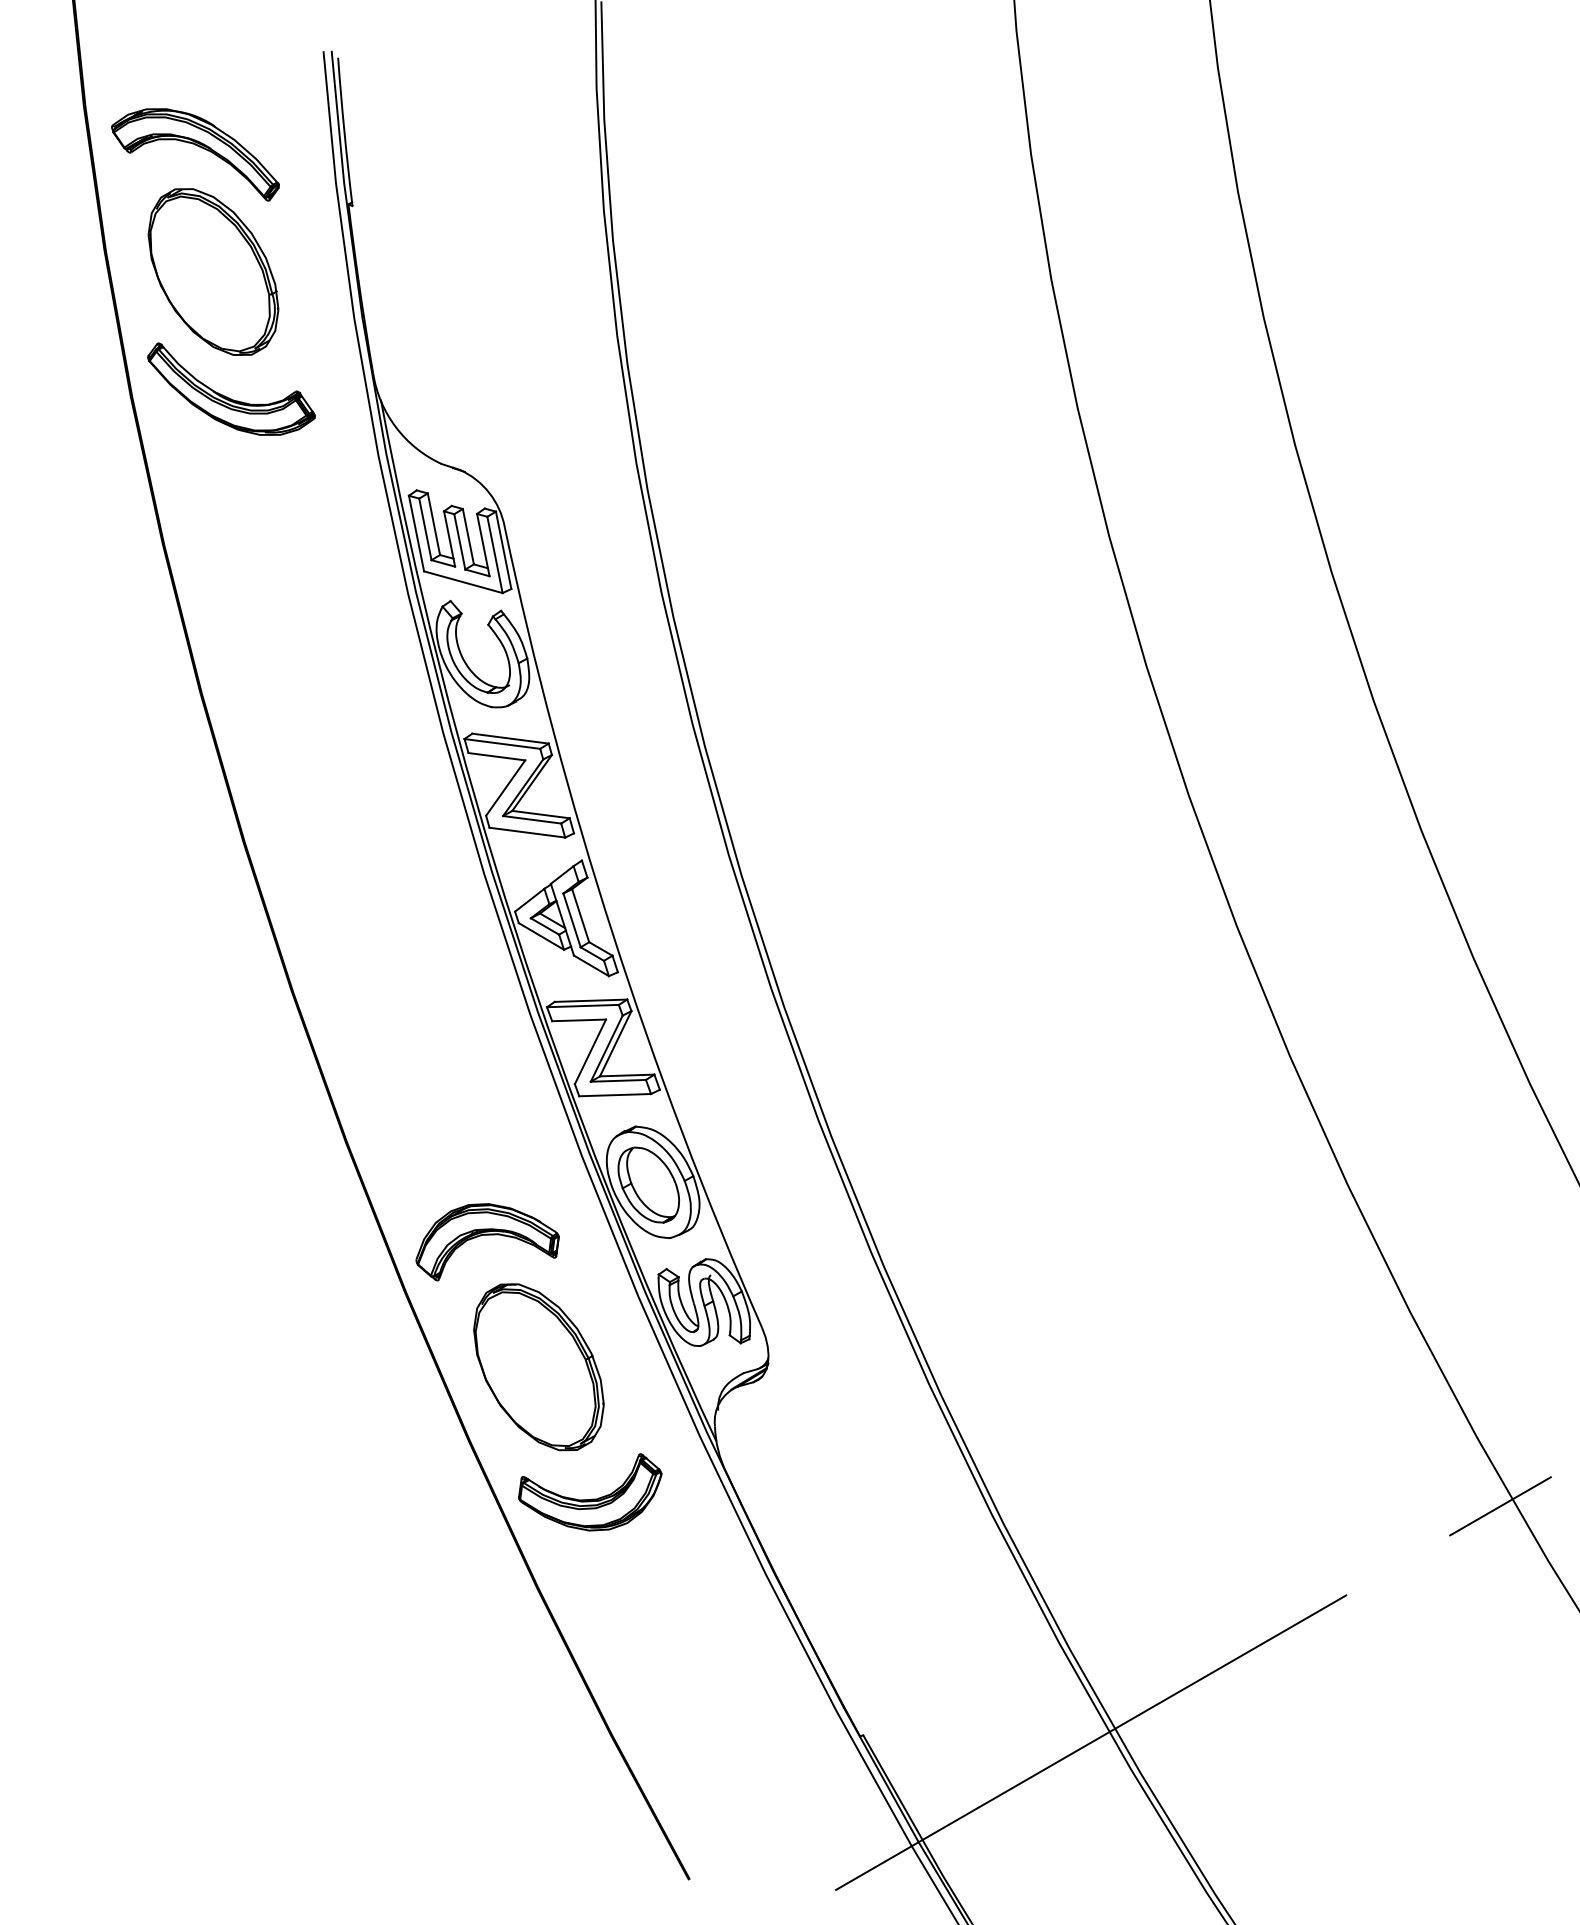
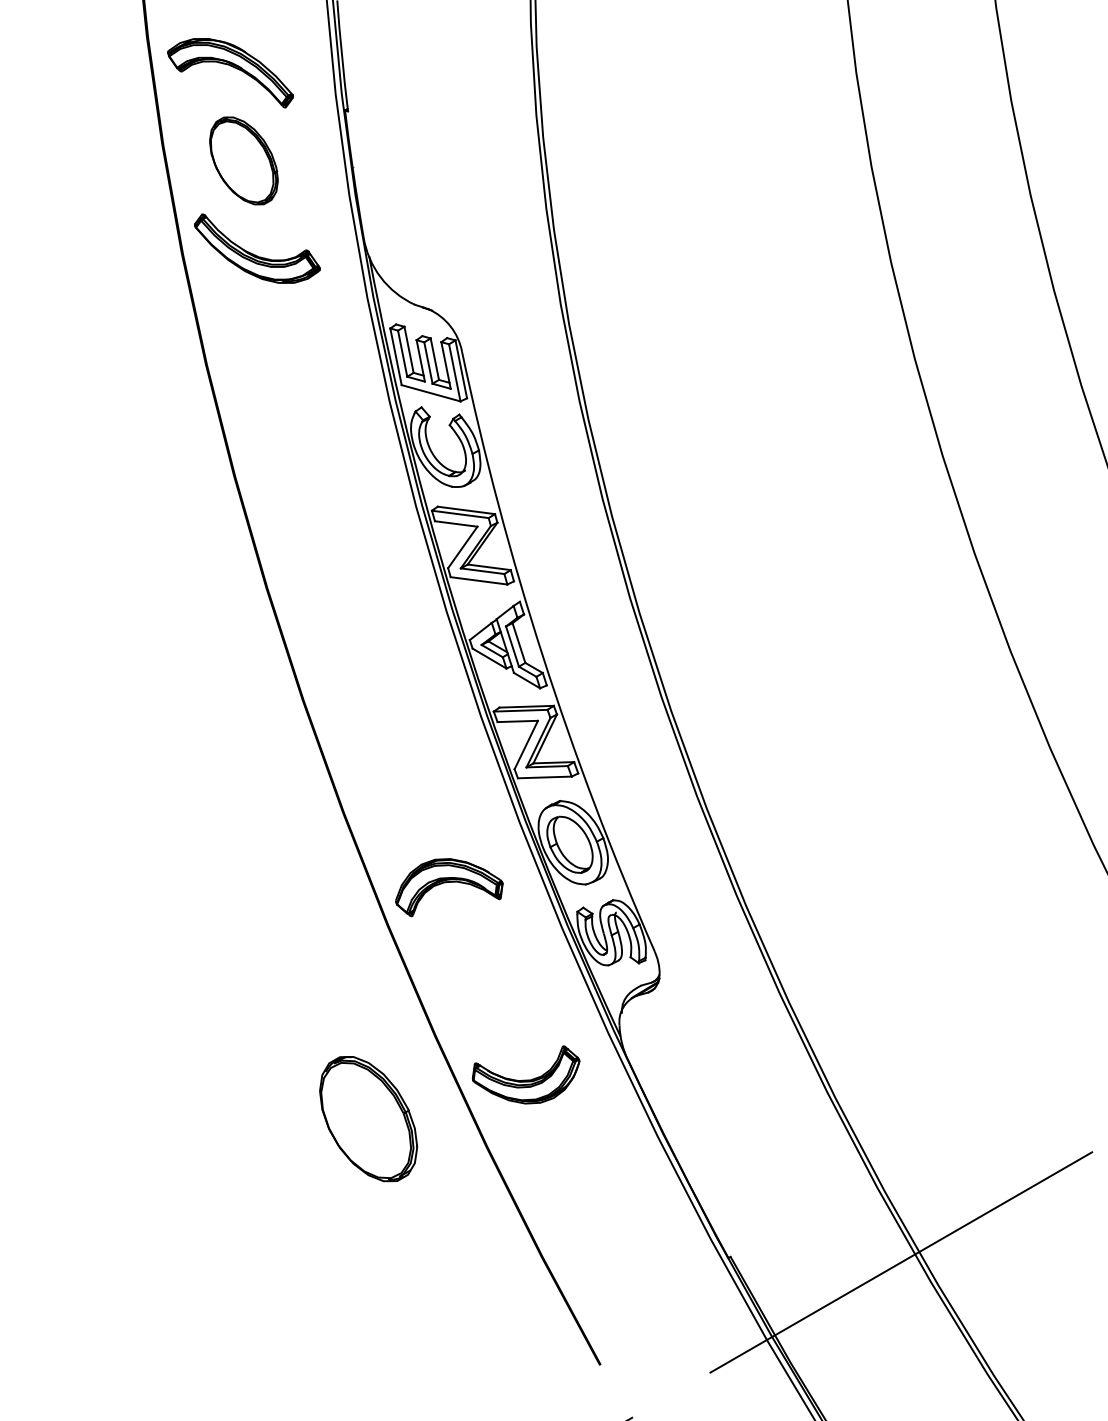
part: (213, 271) -> (243, 160), size x0.7
part: (538, 1367) -> (368, 1119), moved

